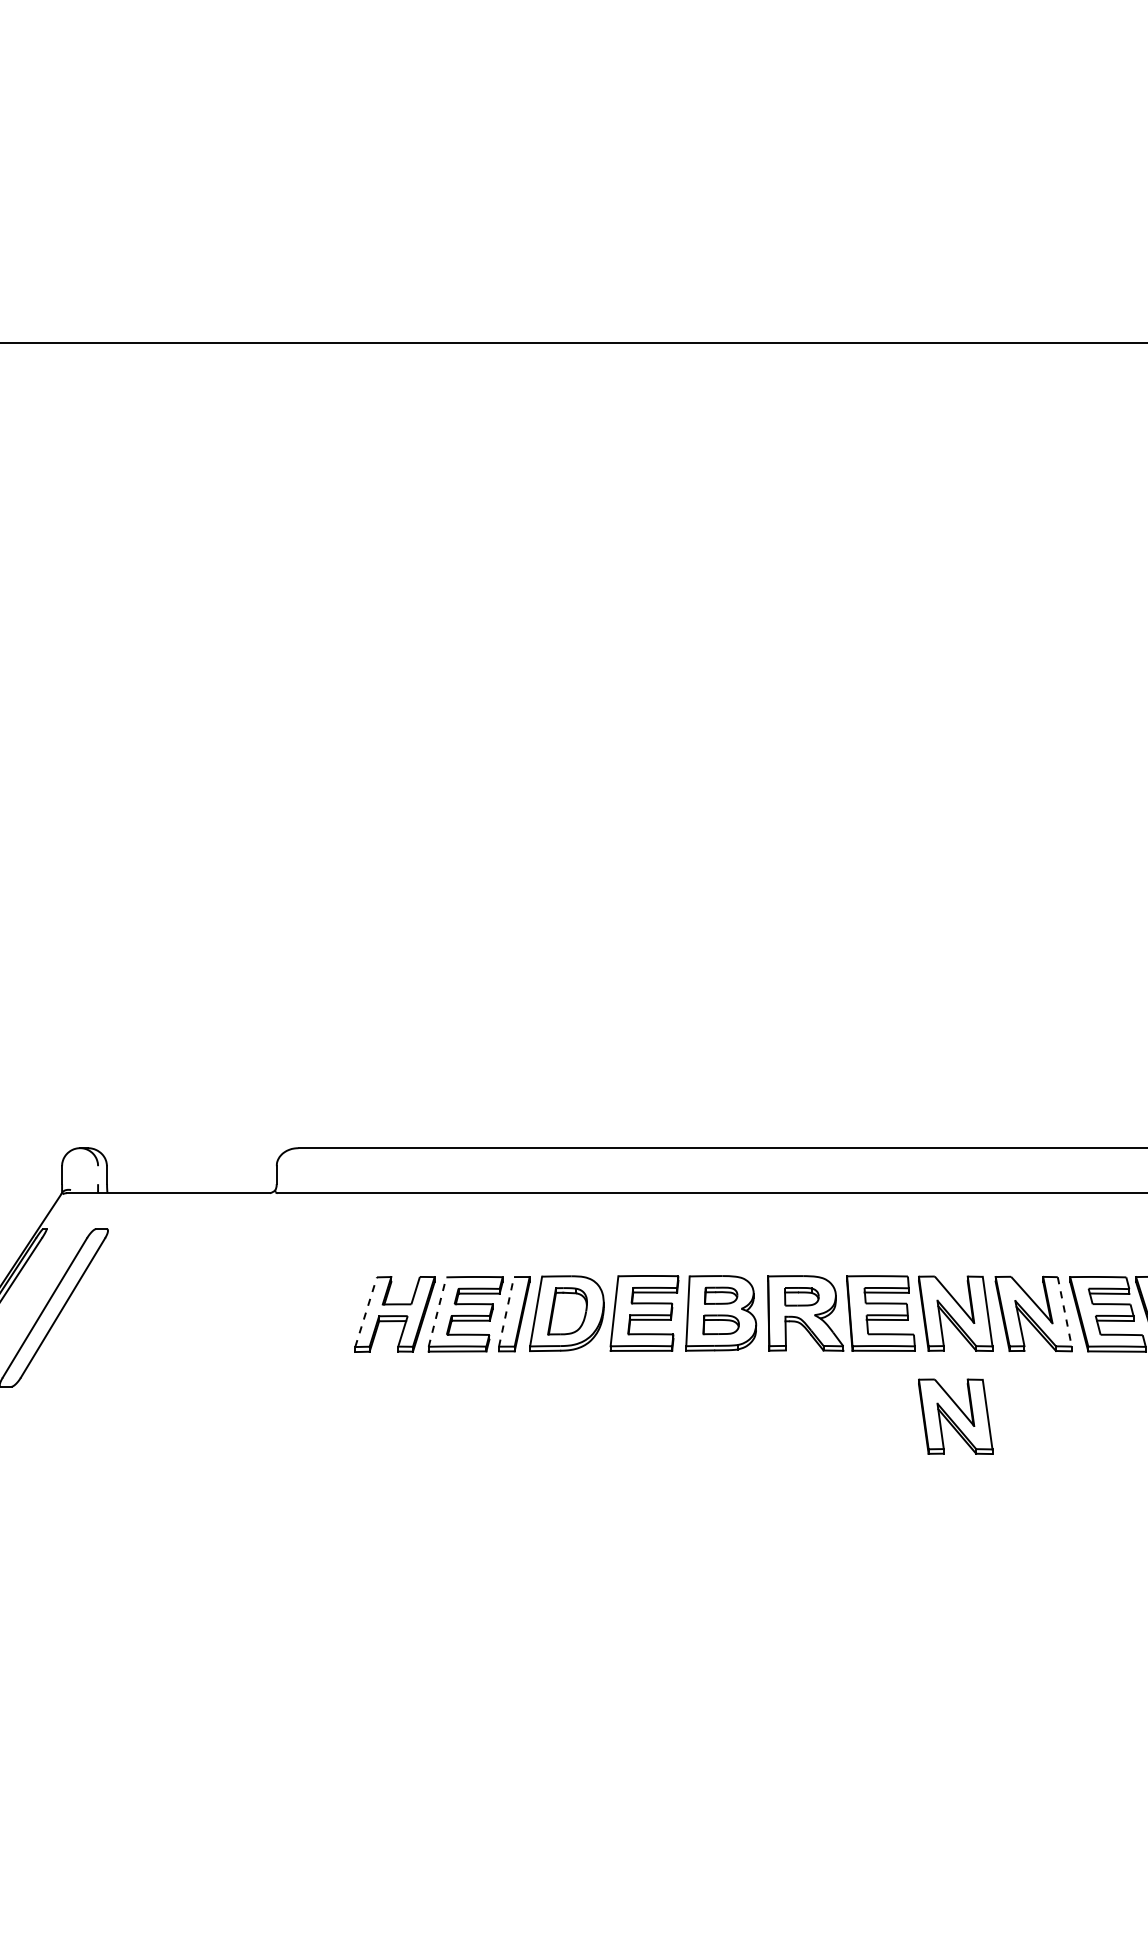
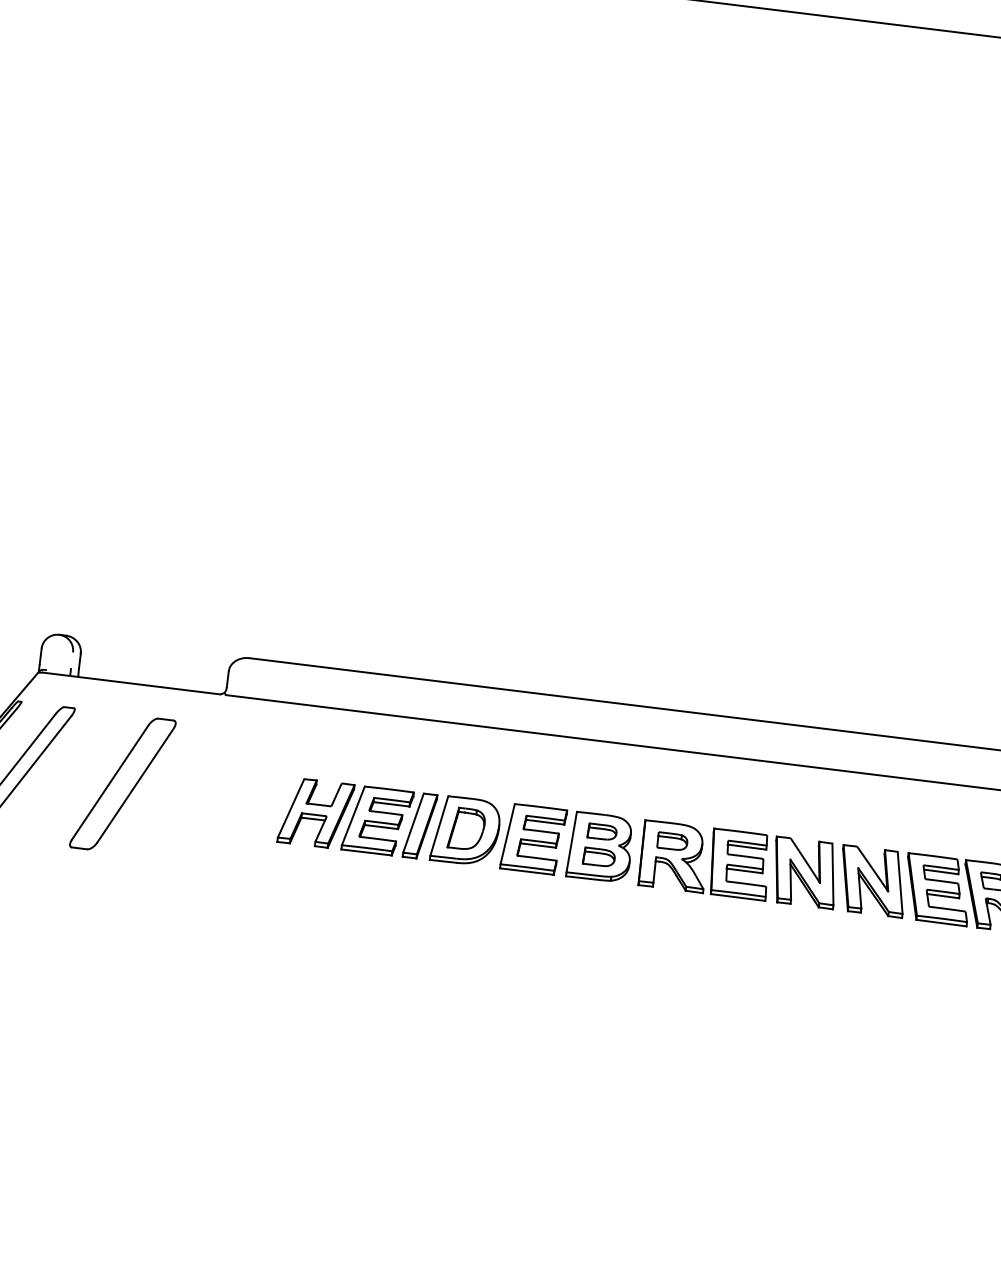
part: (172, 1307) -> (122, 783), added
line: (366, 1311) -> (291, 807), dashed -> solid
line: (506, 1311) -> (413, 822), dashed -> solid
line: (437, 1312) -> (353, 816), dashed -> solid
line: (1064, 1312) -> (899, 883), dashed -> solid
part: (955, 1416) -> (793, 962), removed

